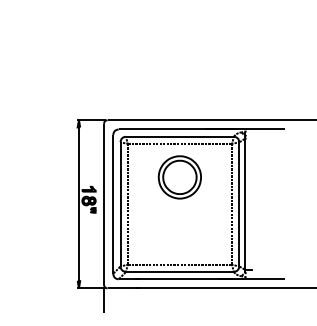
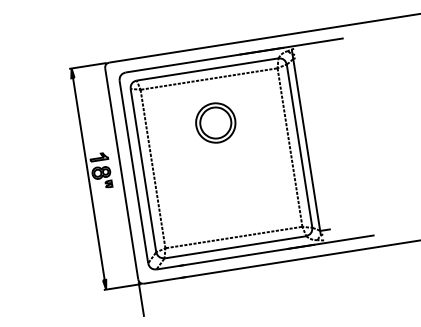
part: (179, 177) -> (215, 123), size x0.7

